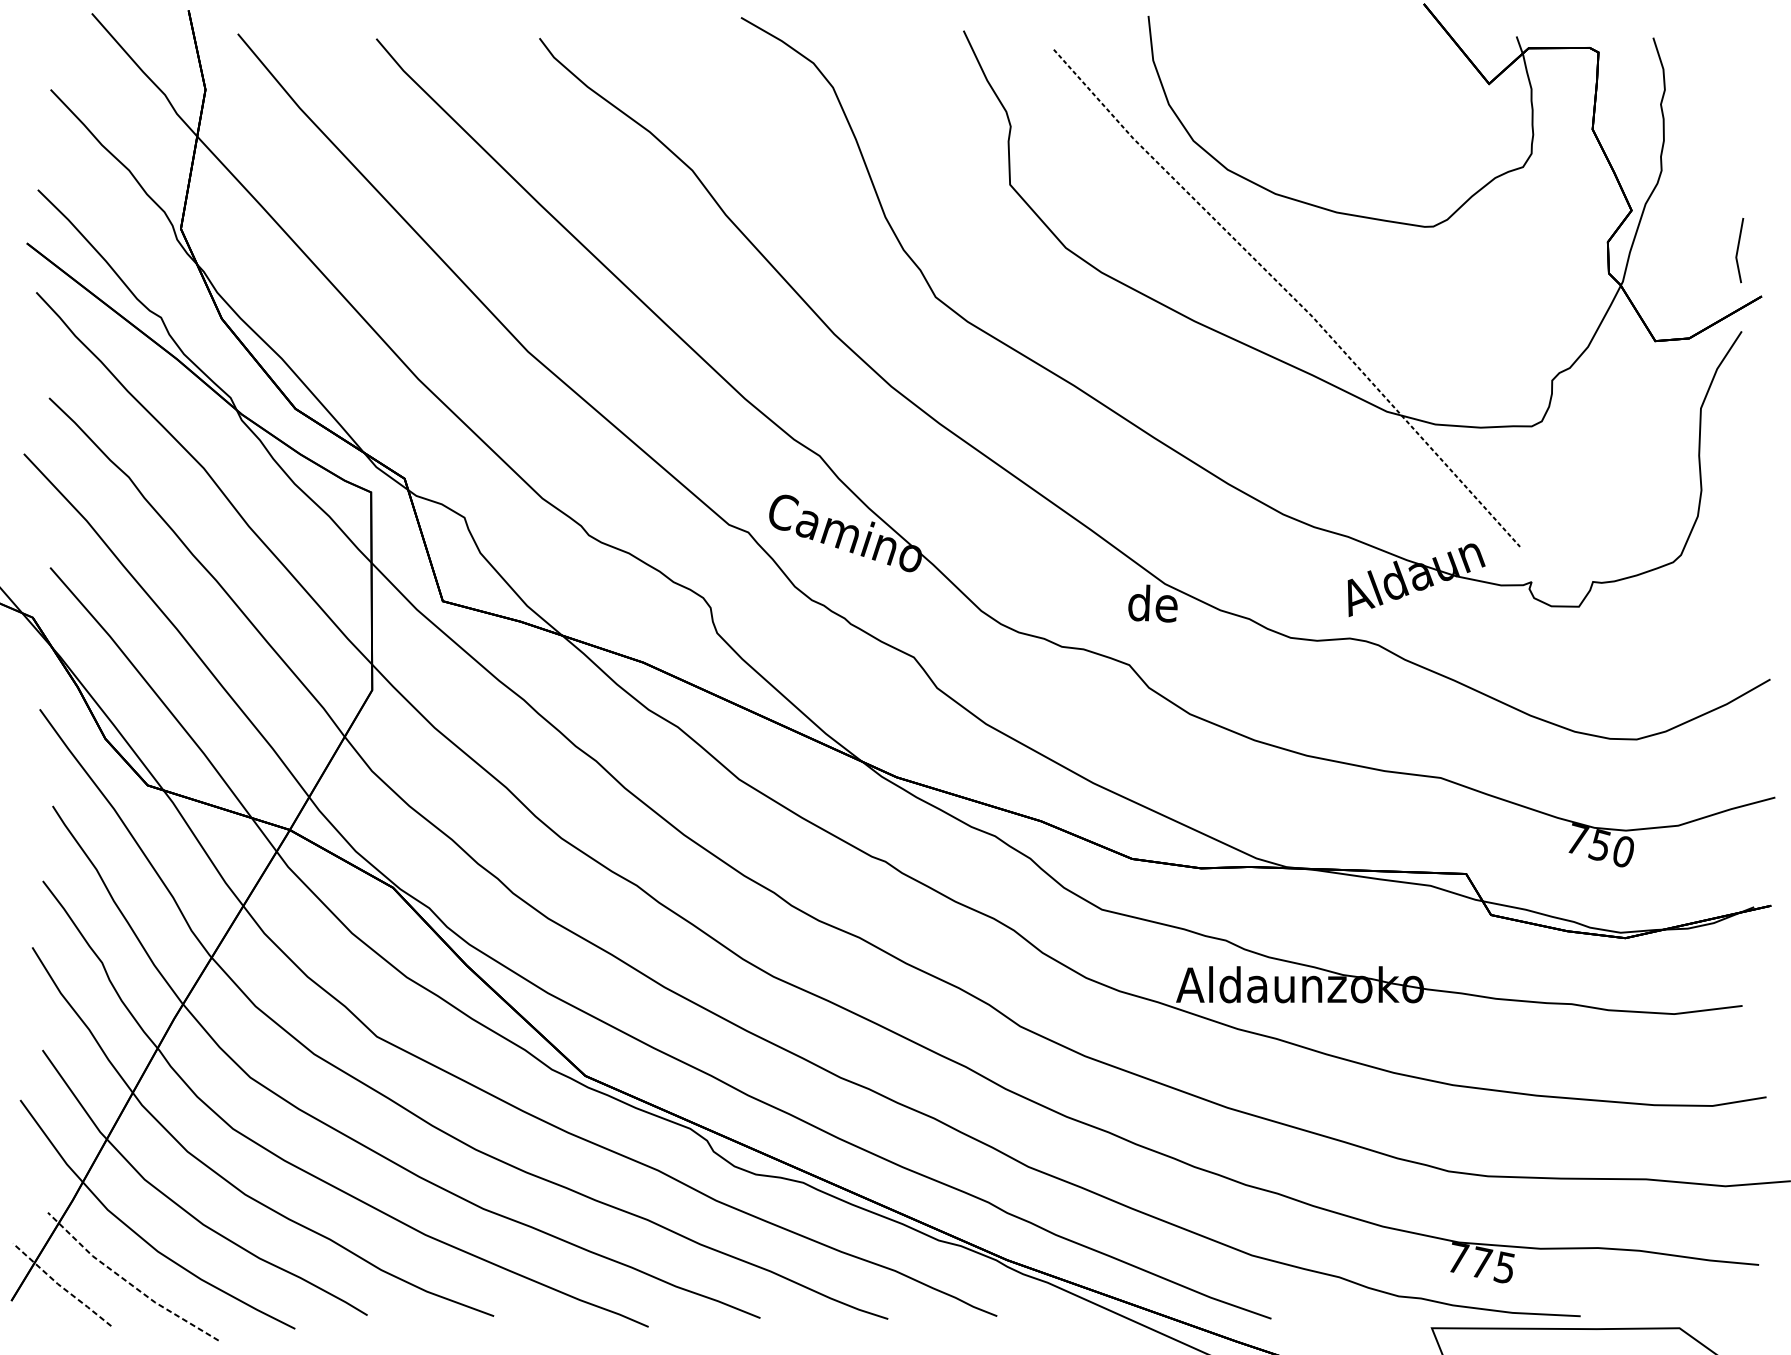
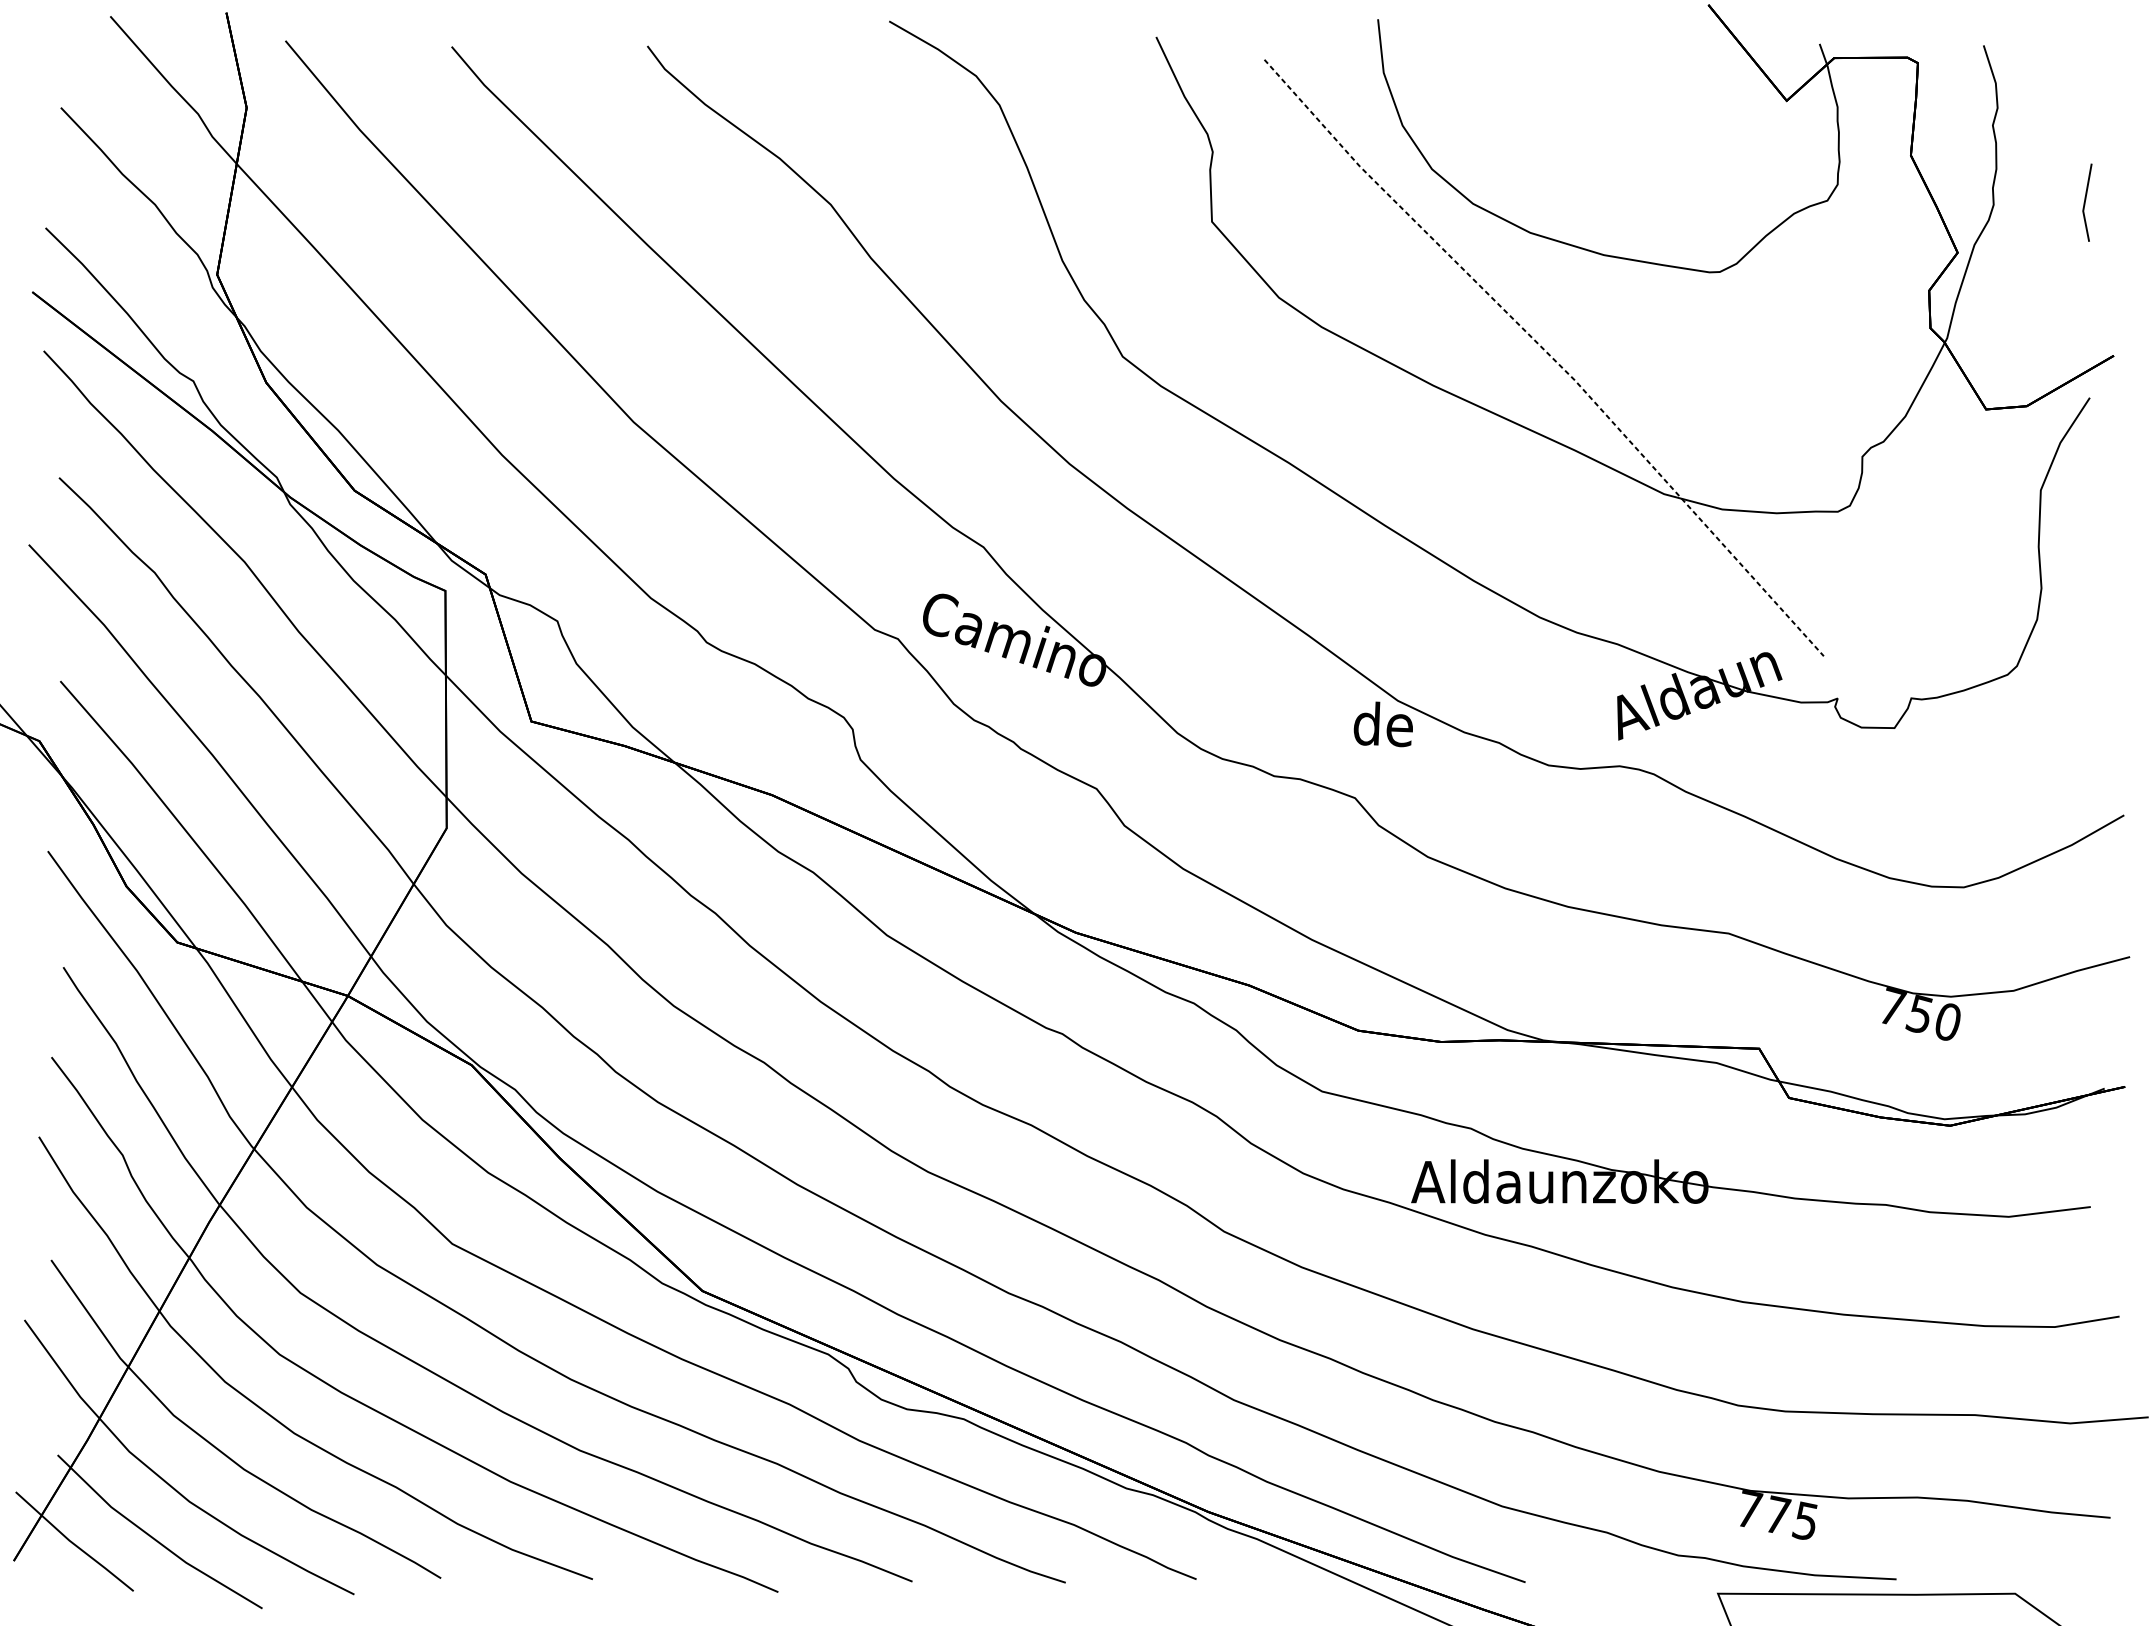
line: (1738, 250) -> (2085, 202), moved
line: (128, 1283) -> (154, 1539), dashed -> solid
line: (61, 1286) -> (73, 1543), dashed -> solid

